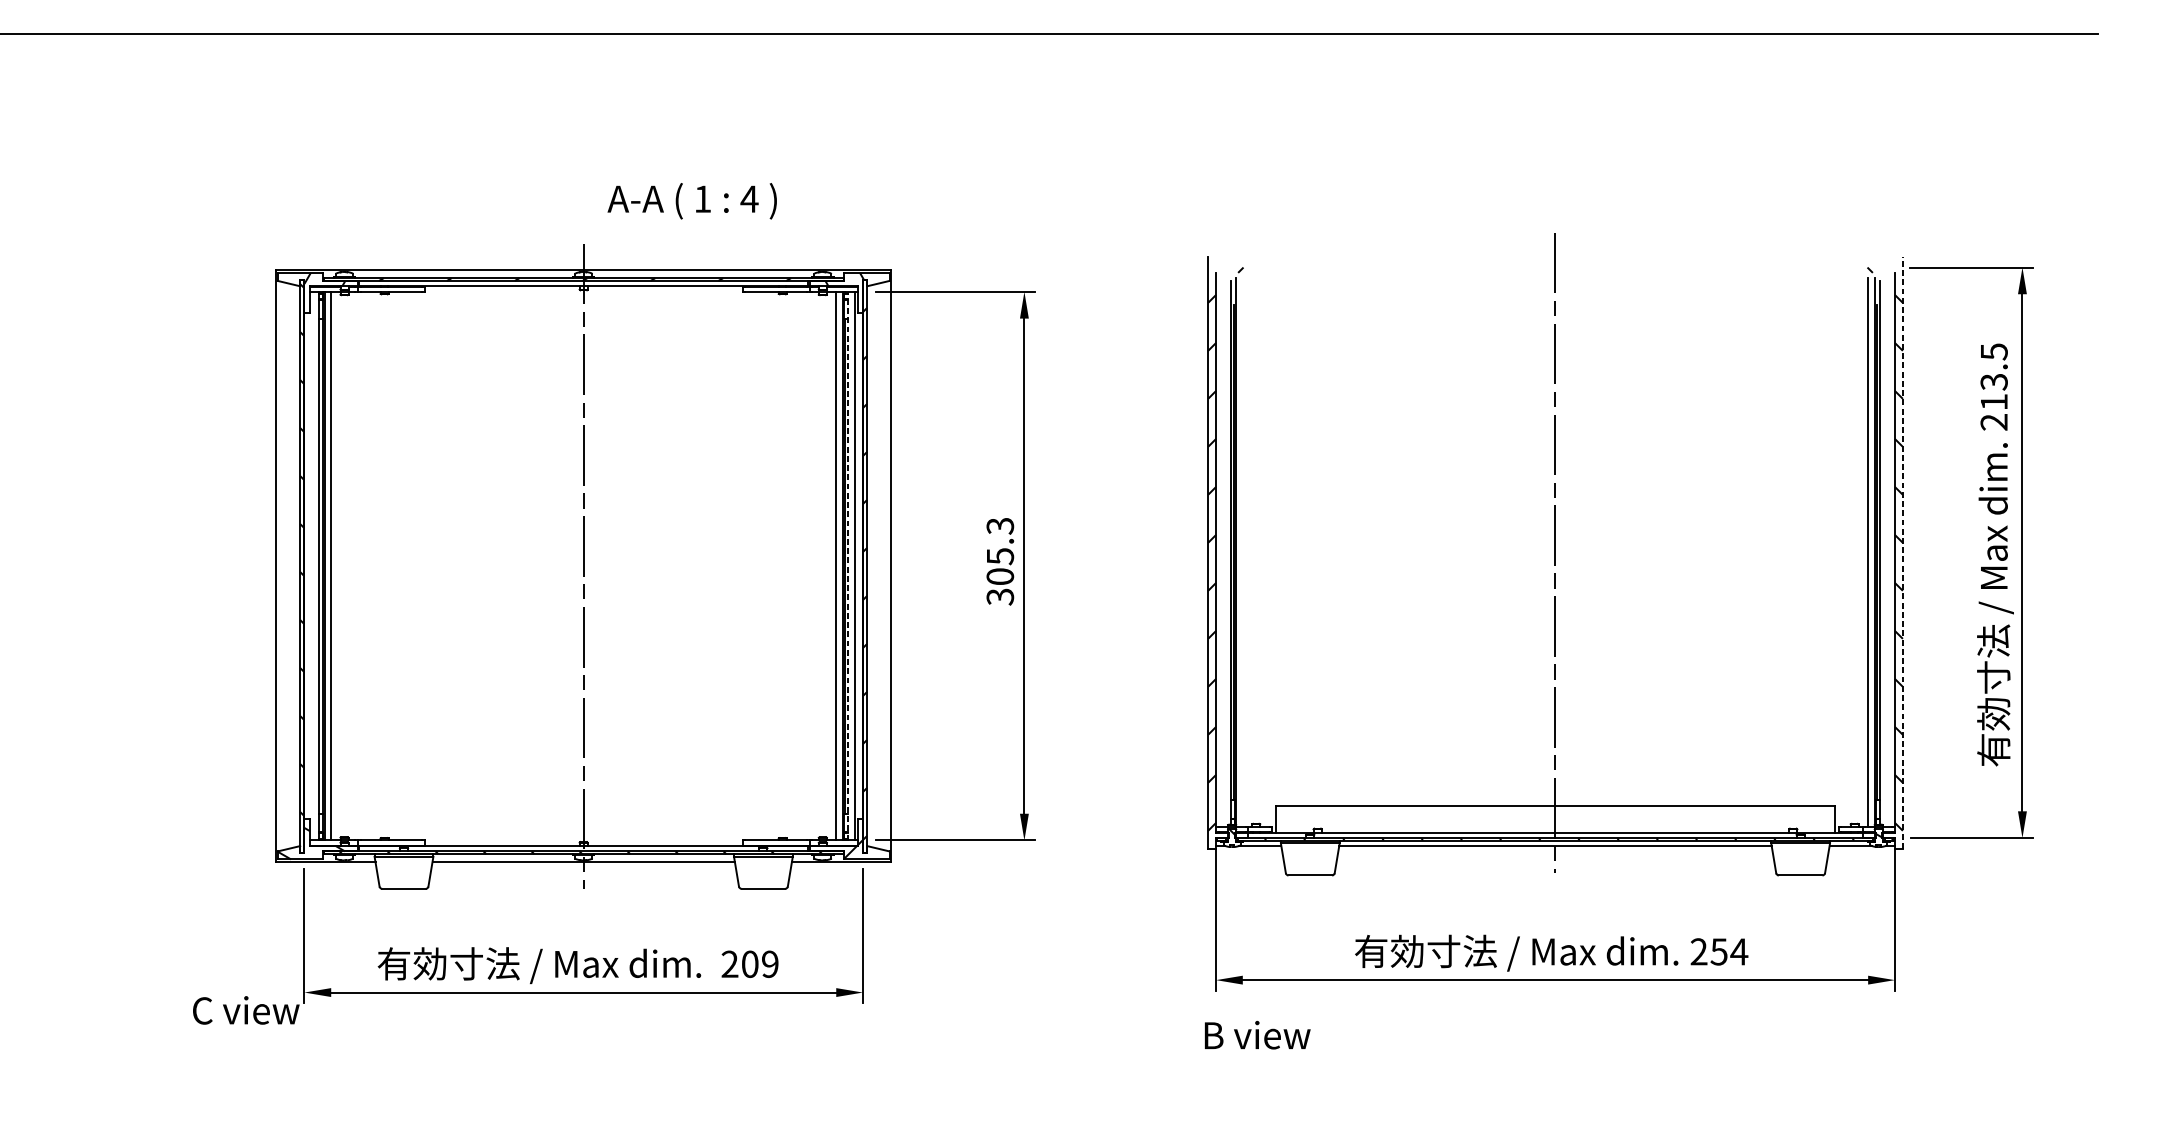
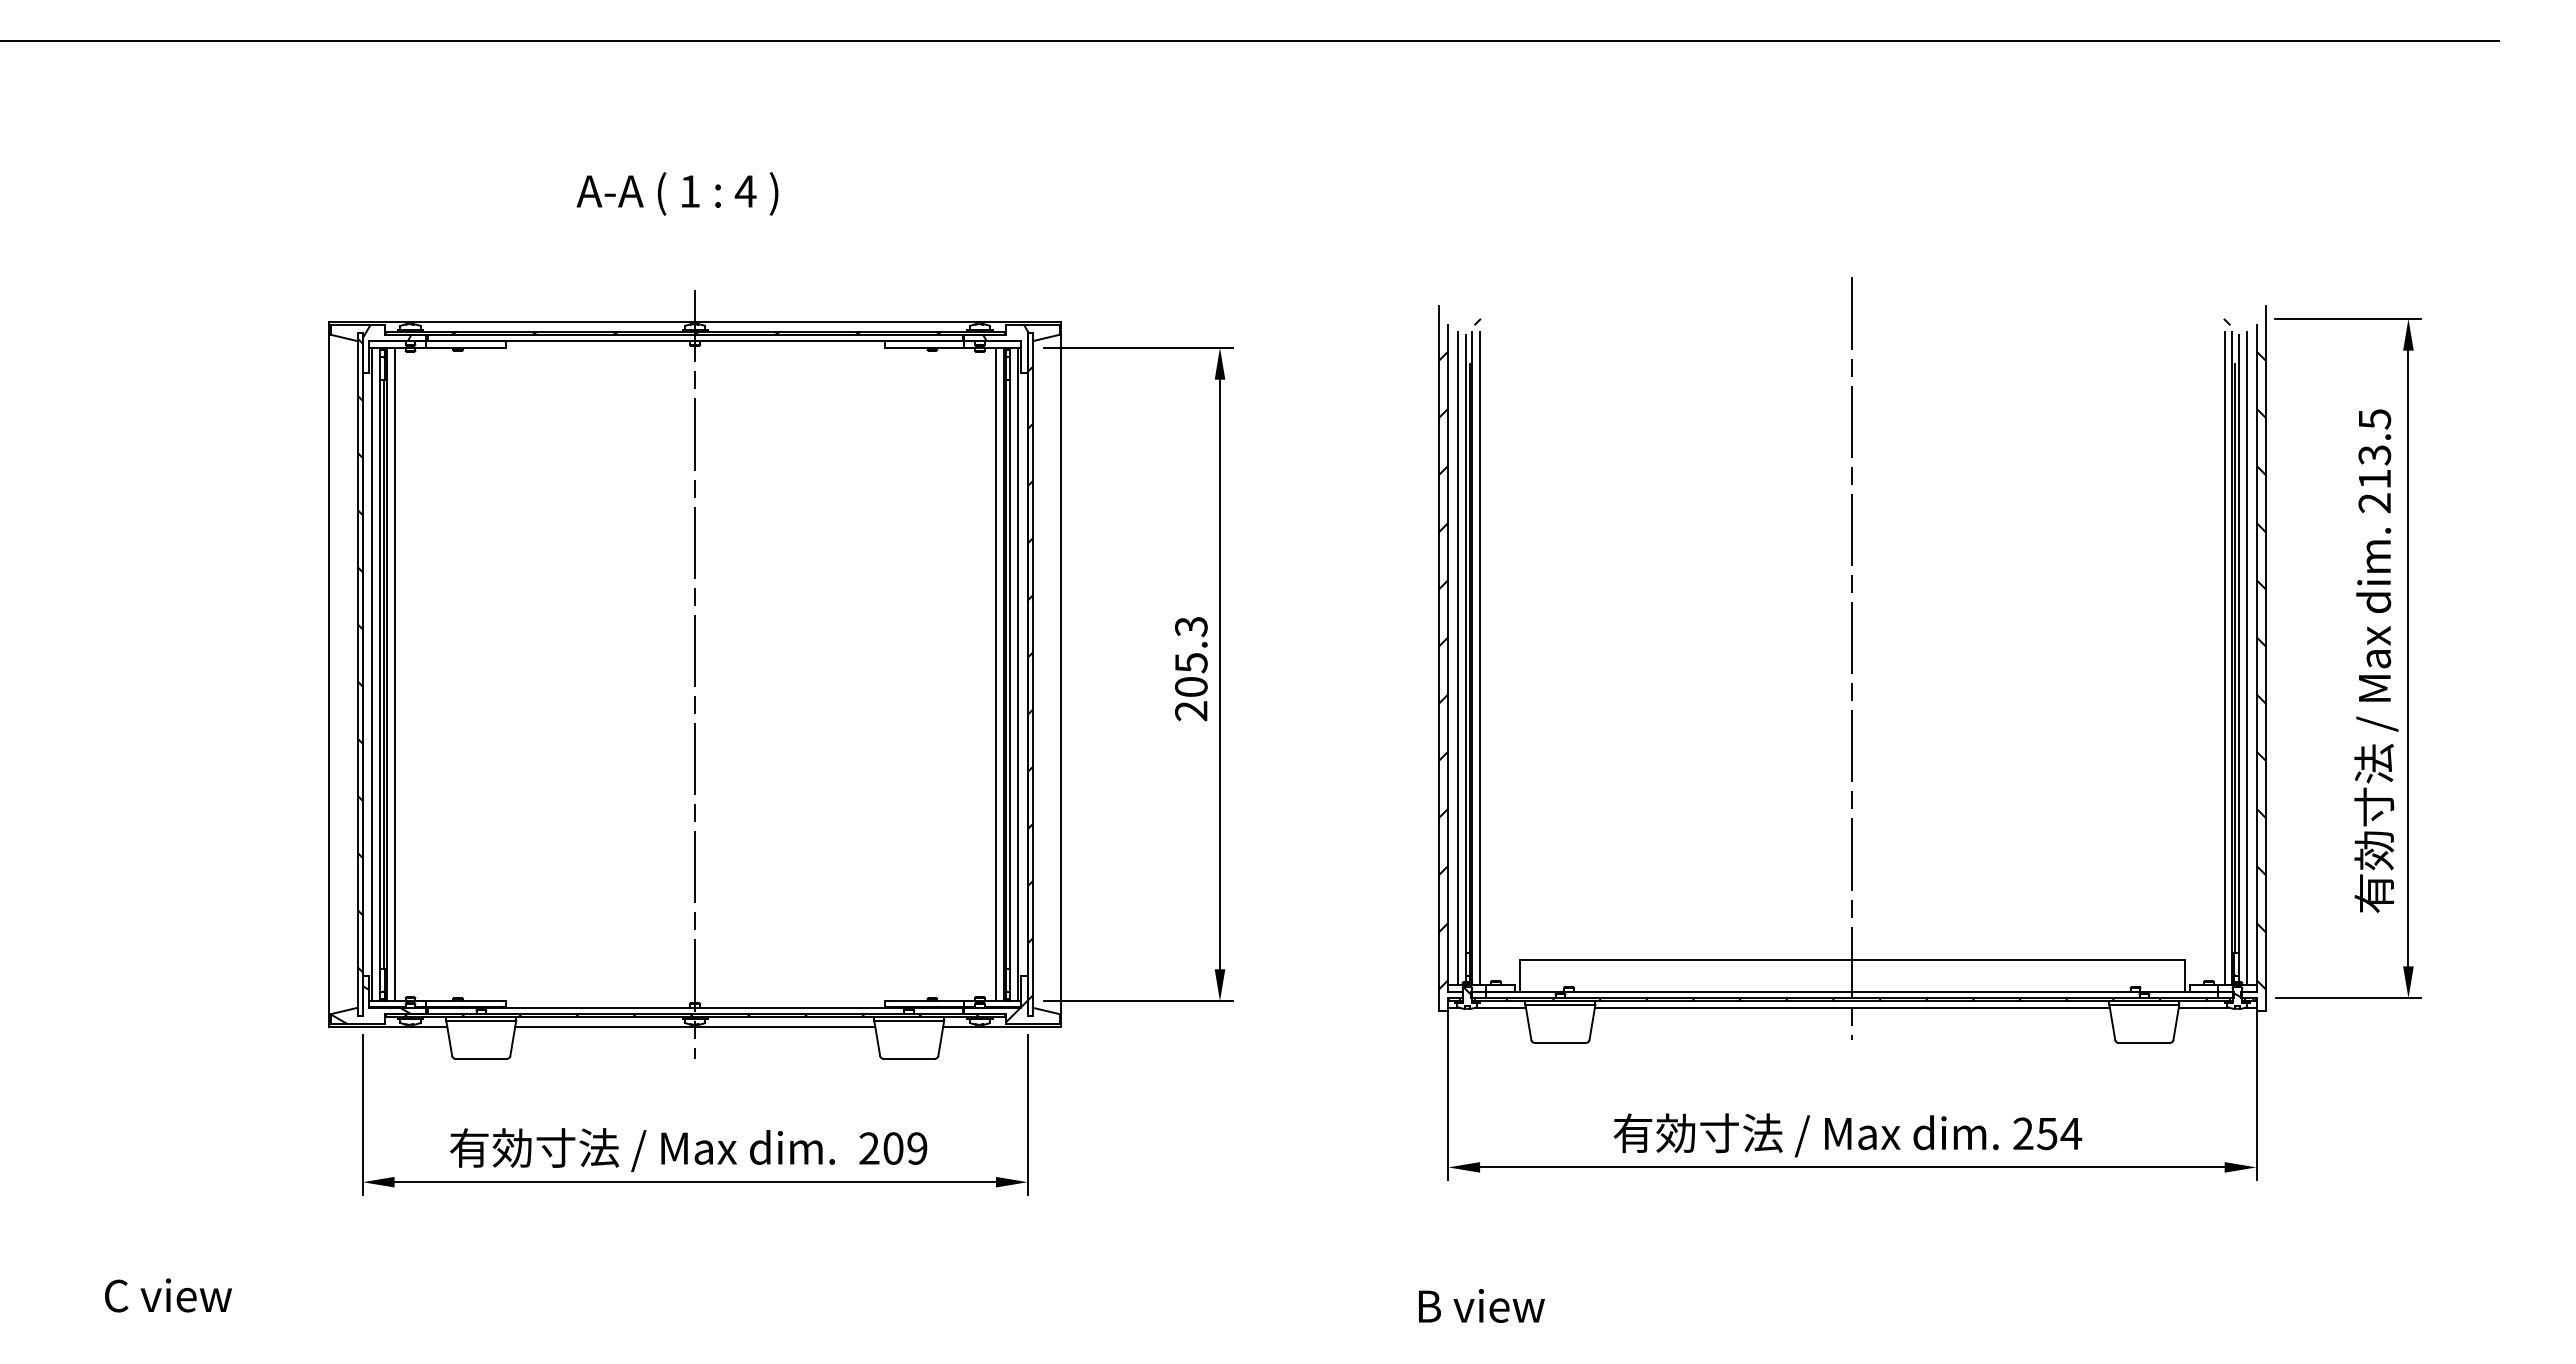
text: (692, 200) -> (677, 193), moved
line: (1223, 552) -> (1457, 658), added
line: (1243, 552) -> (1480, 658), added
line: (1886, 552) -> (2246, 658), added
line: (1903, 552) -> (2266, 658), dashed -> solid
line: (312, 566) -> (372, 674), added
line: (848, 566) -> (1010, 674), dashed -> solid
text: (1000, 597) -> (1191, 711), 305.3 -> 205.3
text: (246, 1010) -> (168, 1295), moved
text: (1257, 1034) -> (1481, 1305), moved

